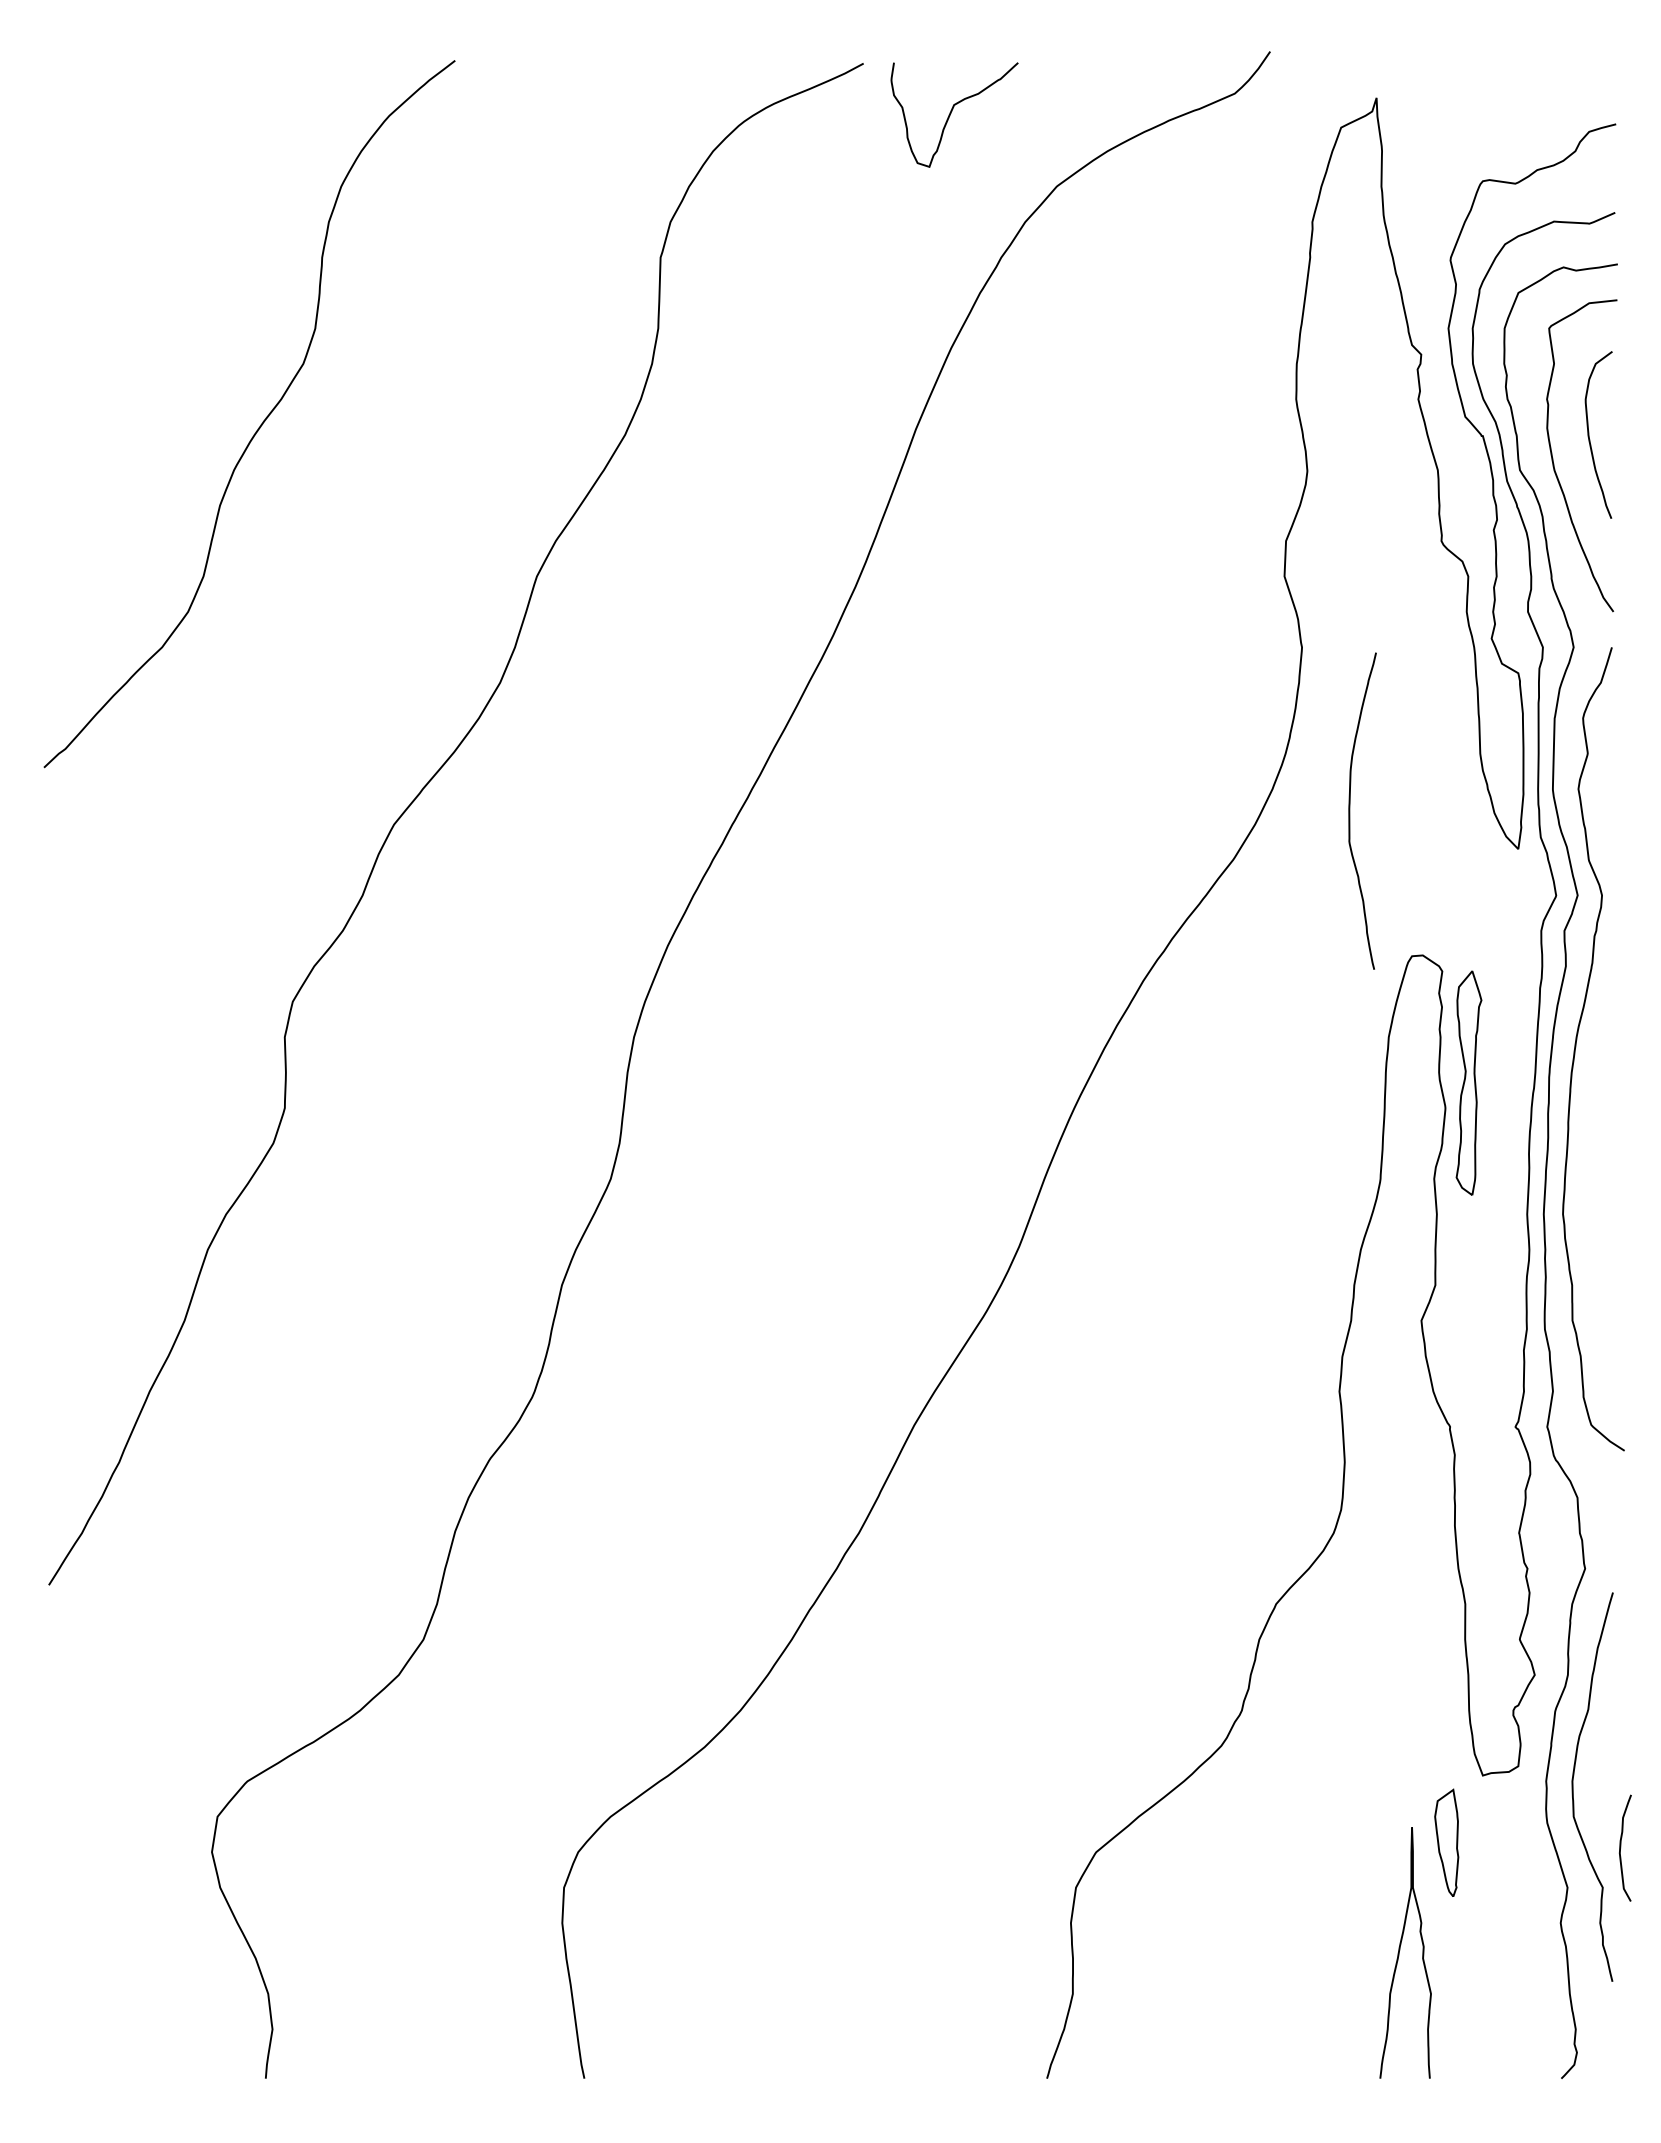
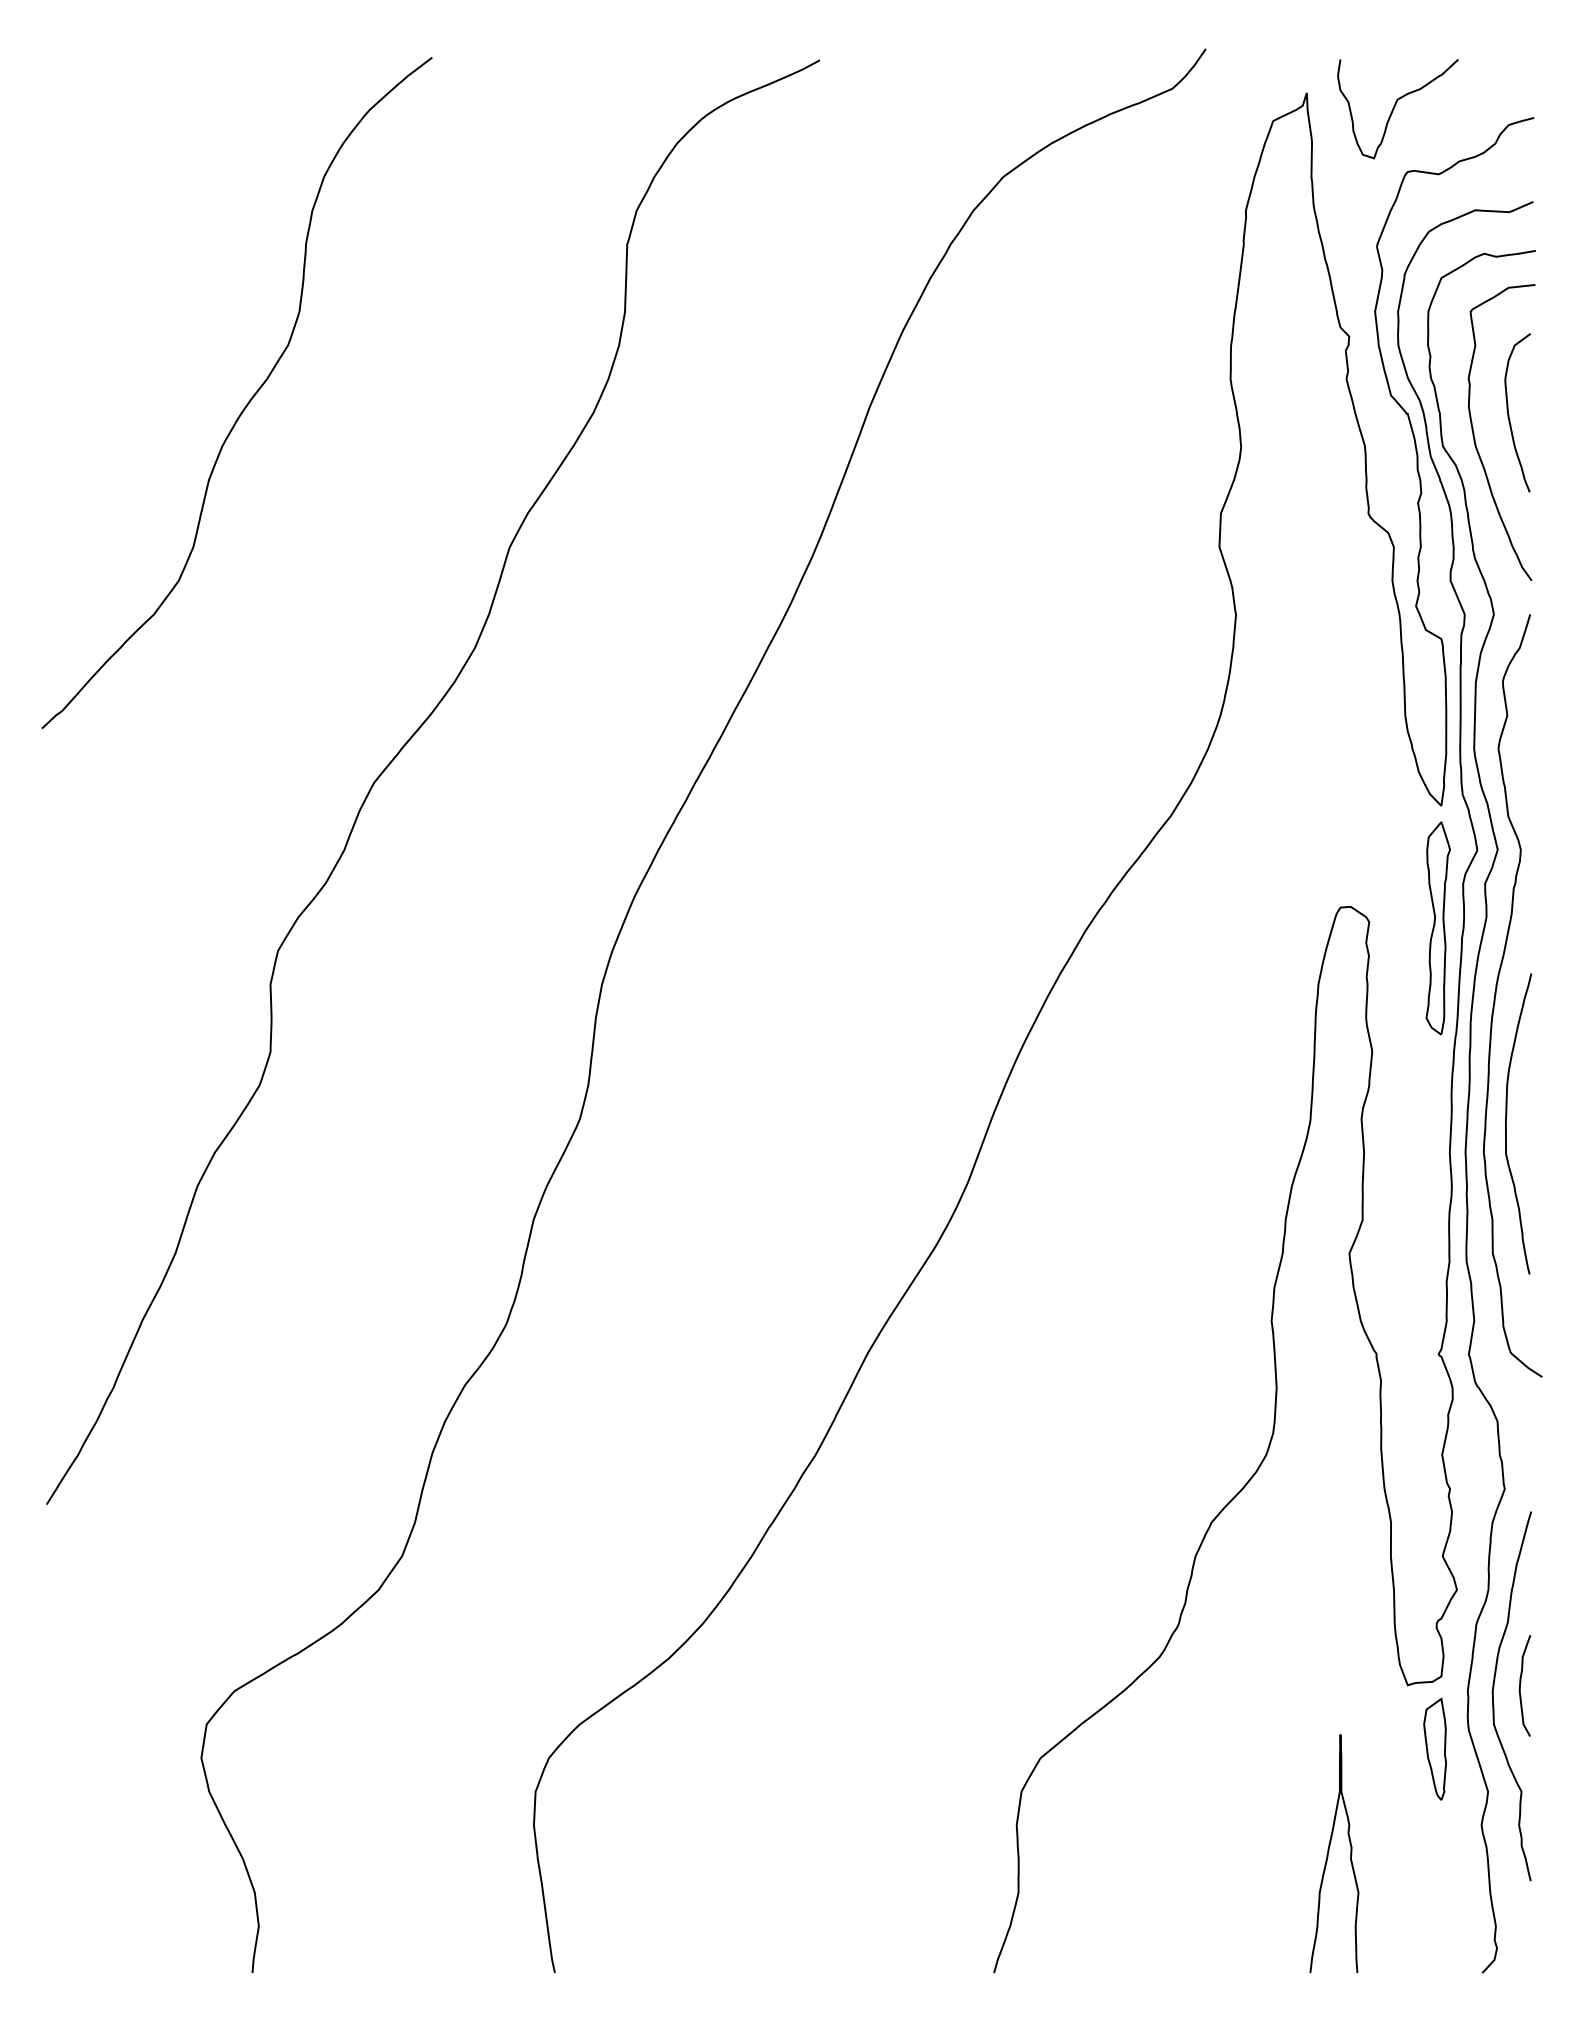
curve: (951, 113) -> (1395, 107), moved
curve: (1350, 810) -> (1507, 1123), moved
part: (1468, 1082) -> (1437, 927), moved
part: (1446, 1842) -> (1434, 1748), moved
curve: (1621, 1847) -> (1521, 1685), moved

